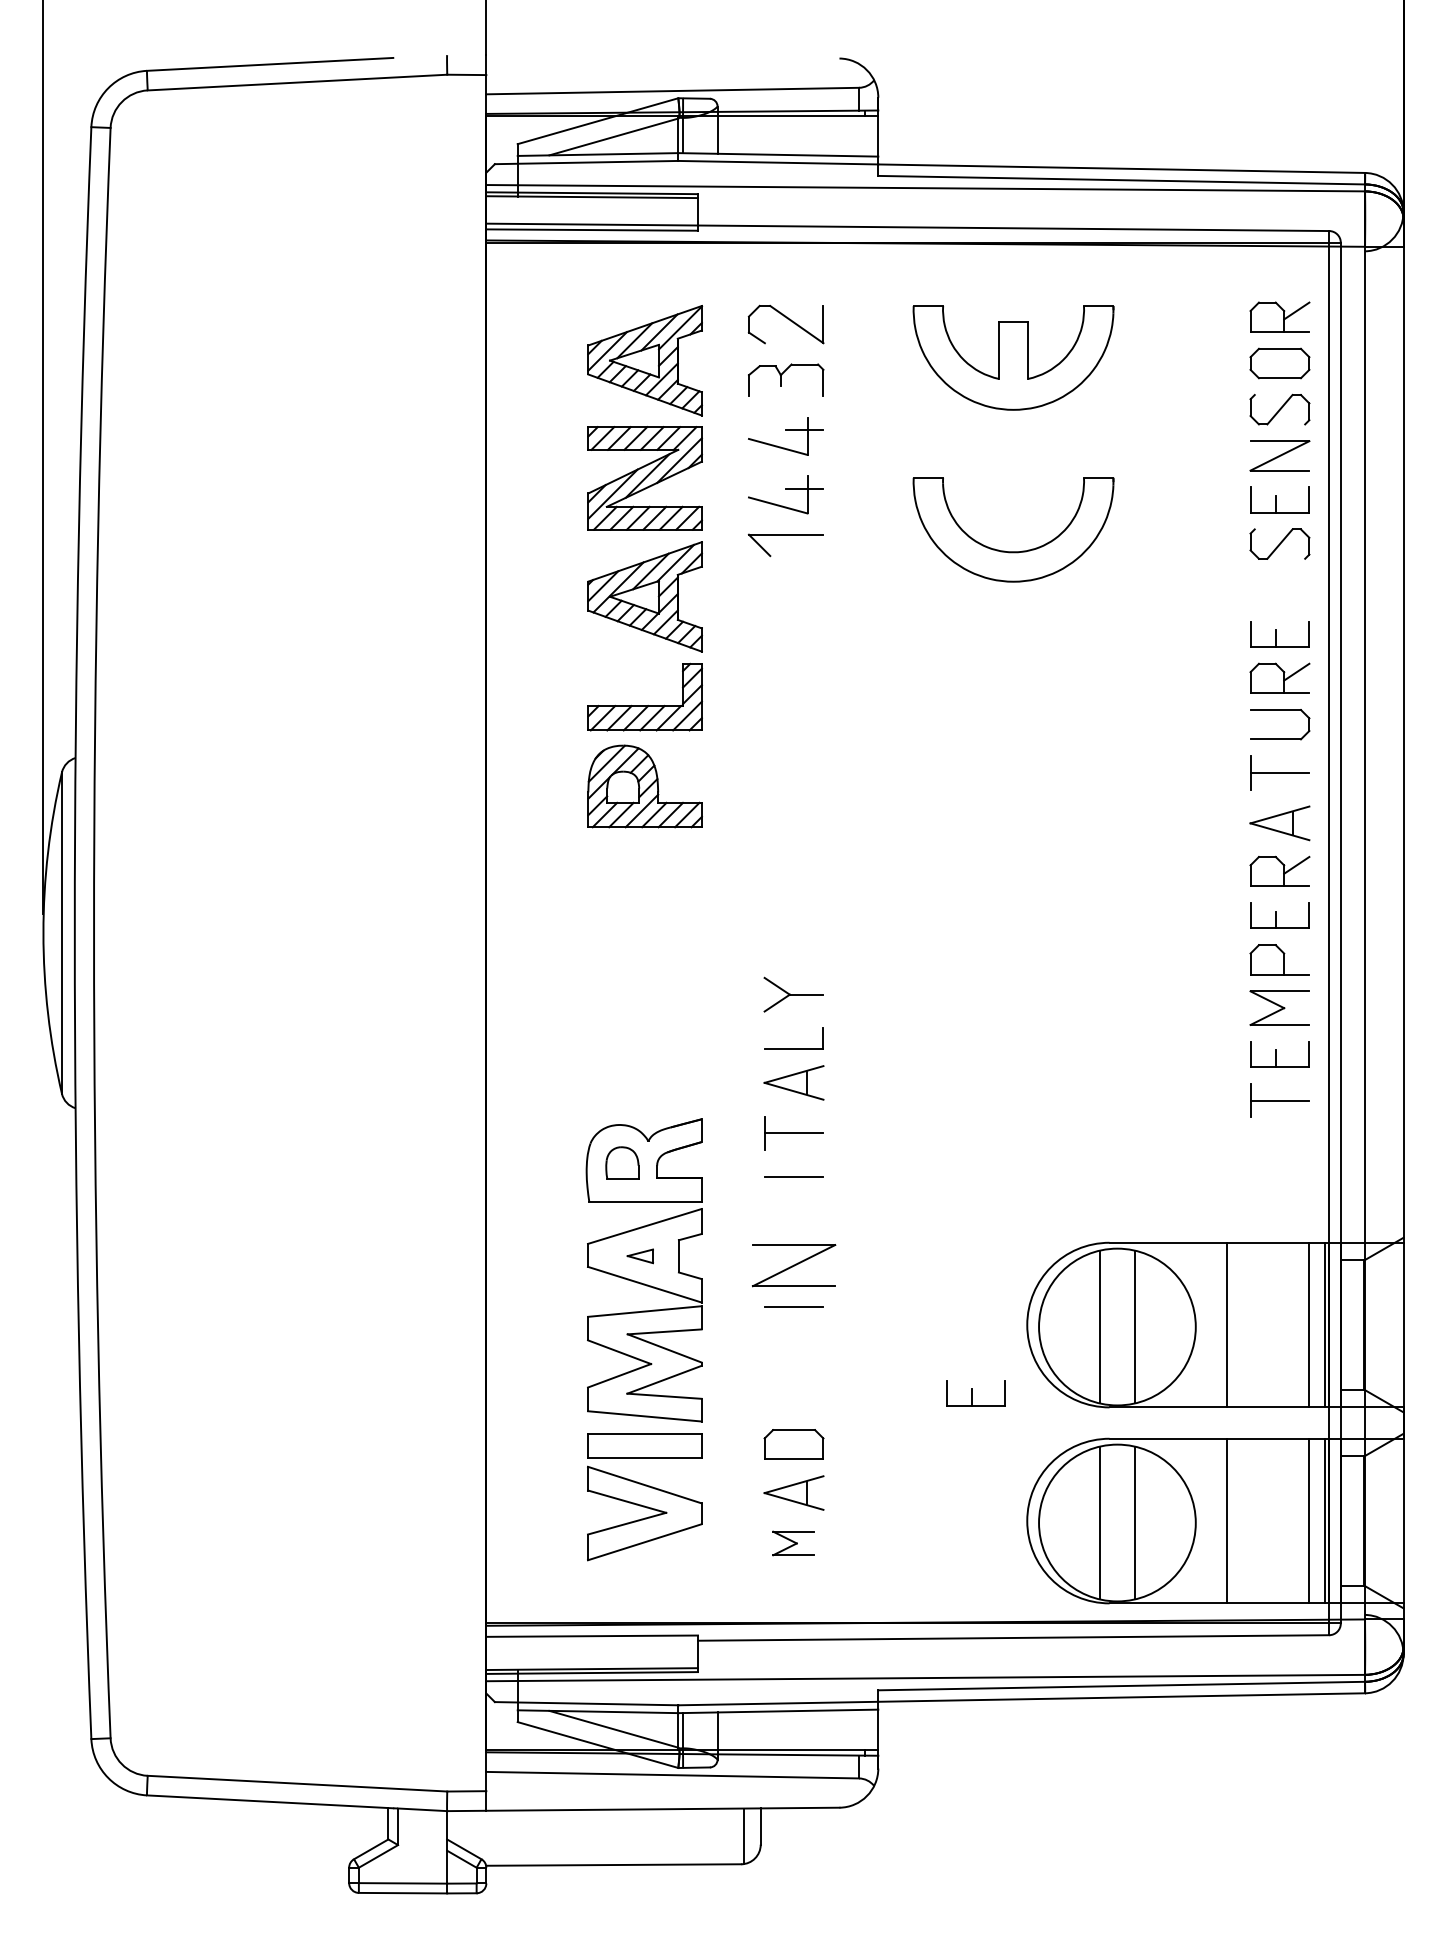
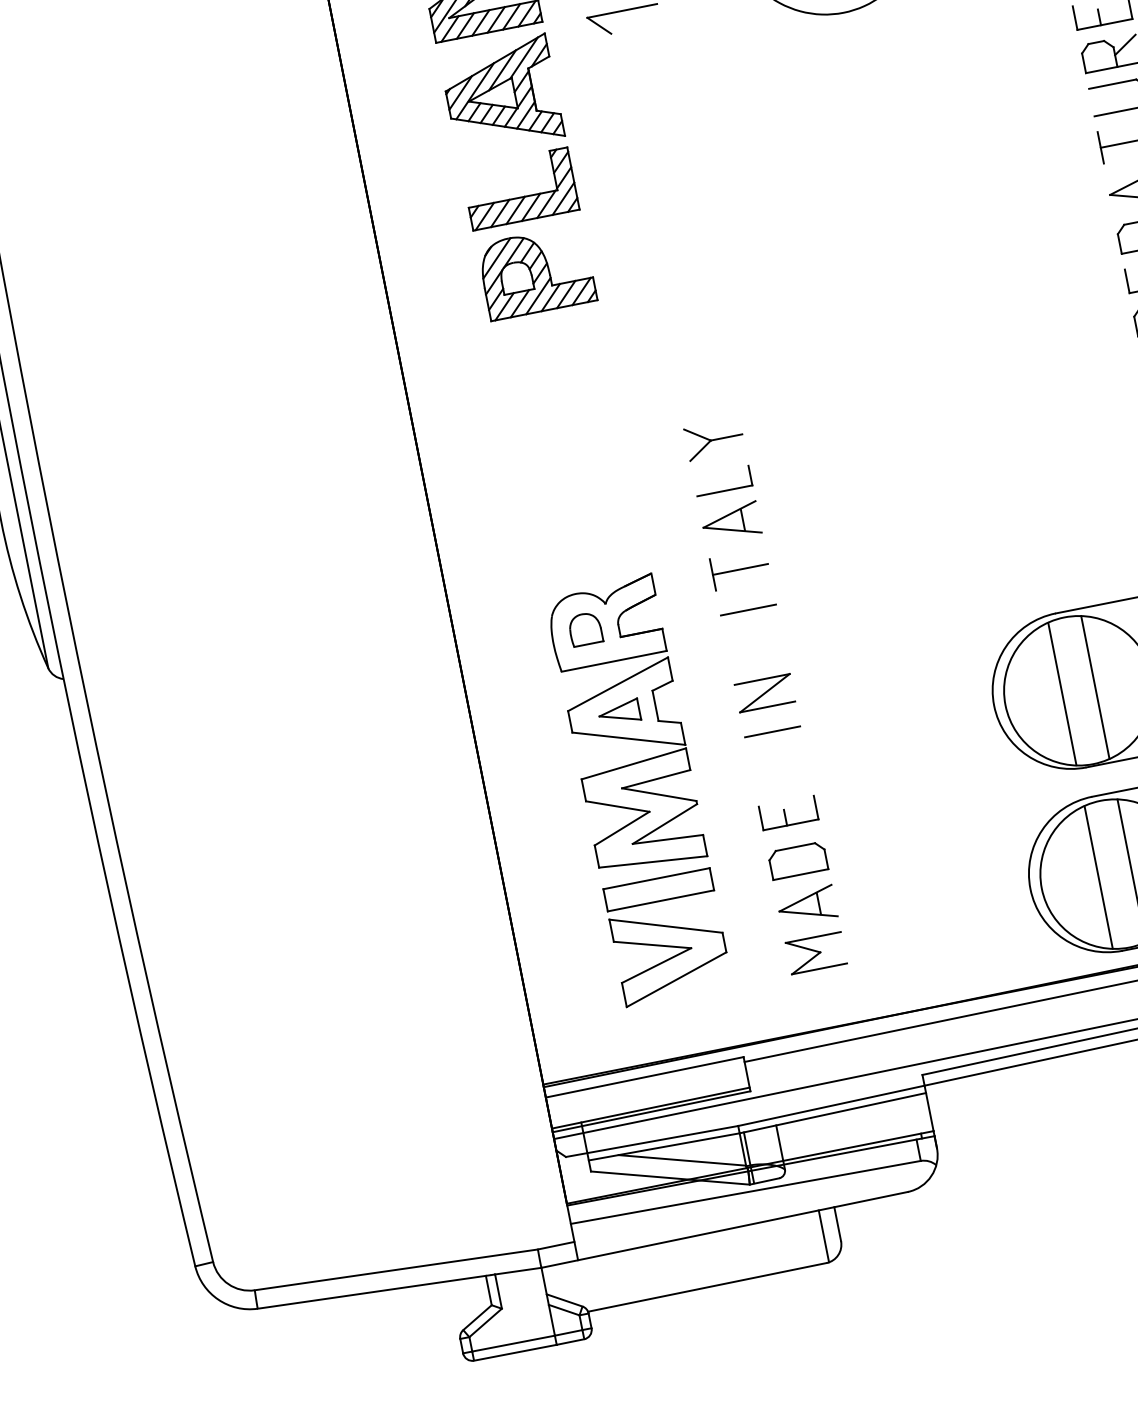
part: (640, 1256) -> (619, 713), size x1.67
part: (793, 1265) -> (764, 693), size x0.71
part: (975, 1393) -> (788, 812), moved
part: (793, 1543) -> (815, 953), size x1.43

